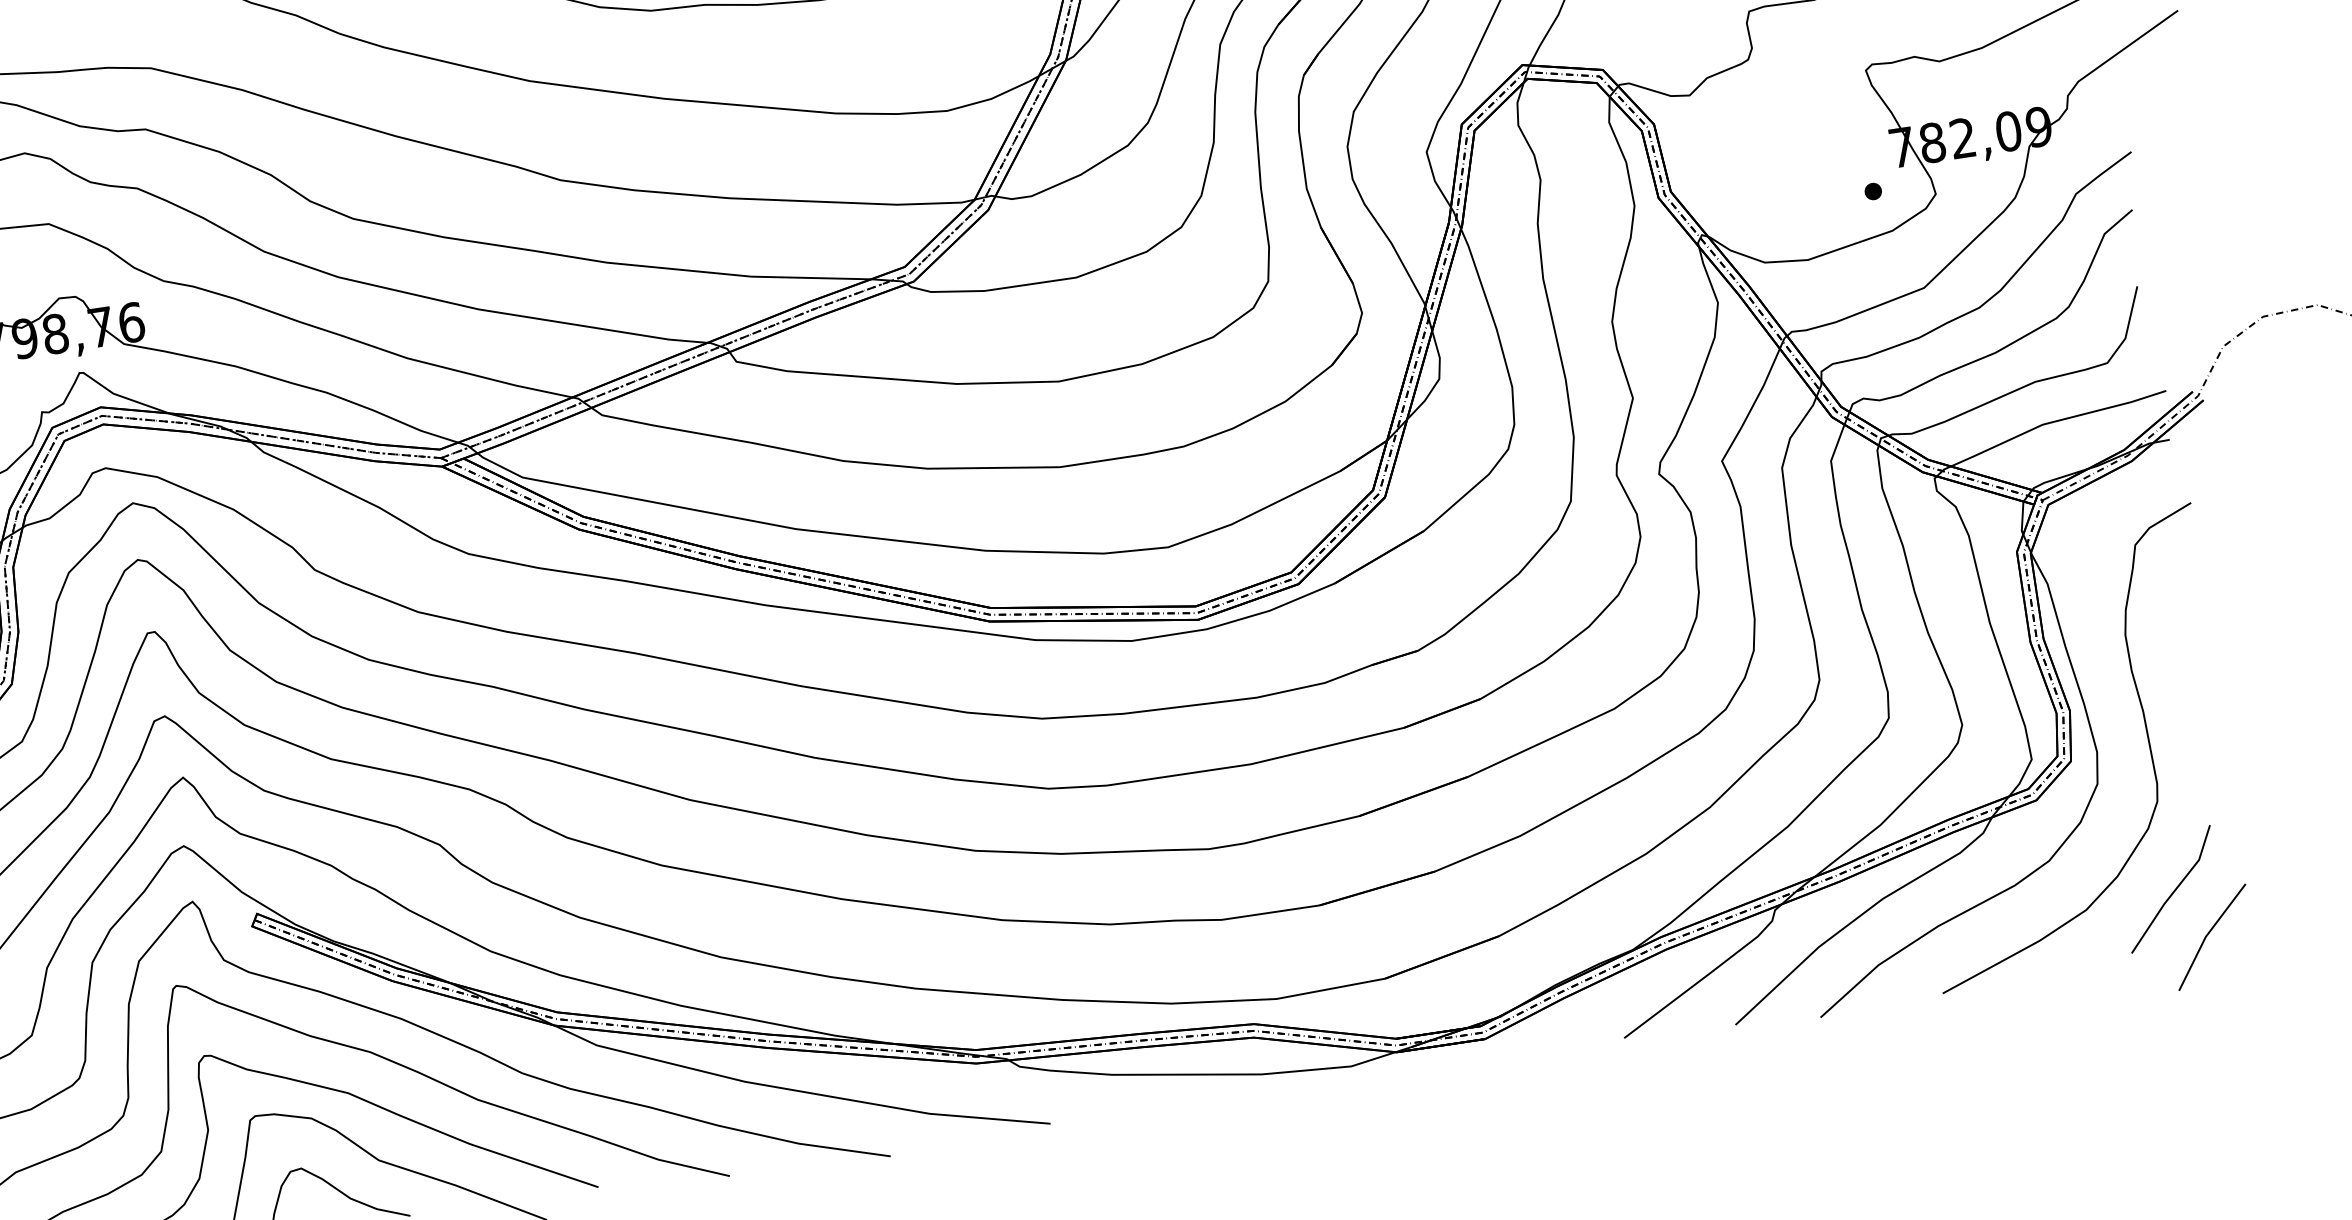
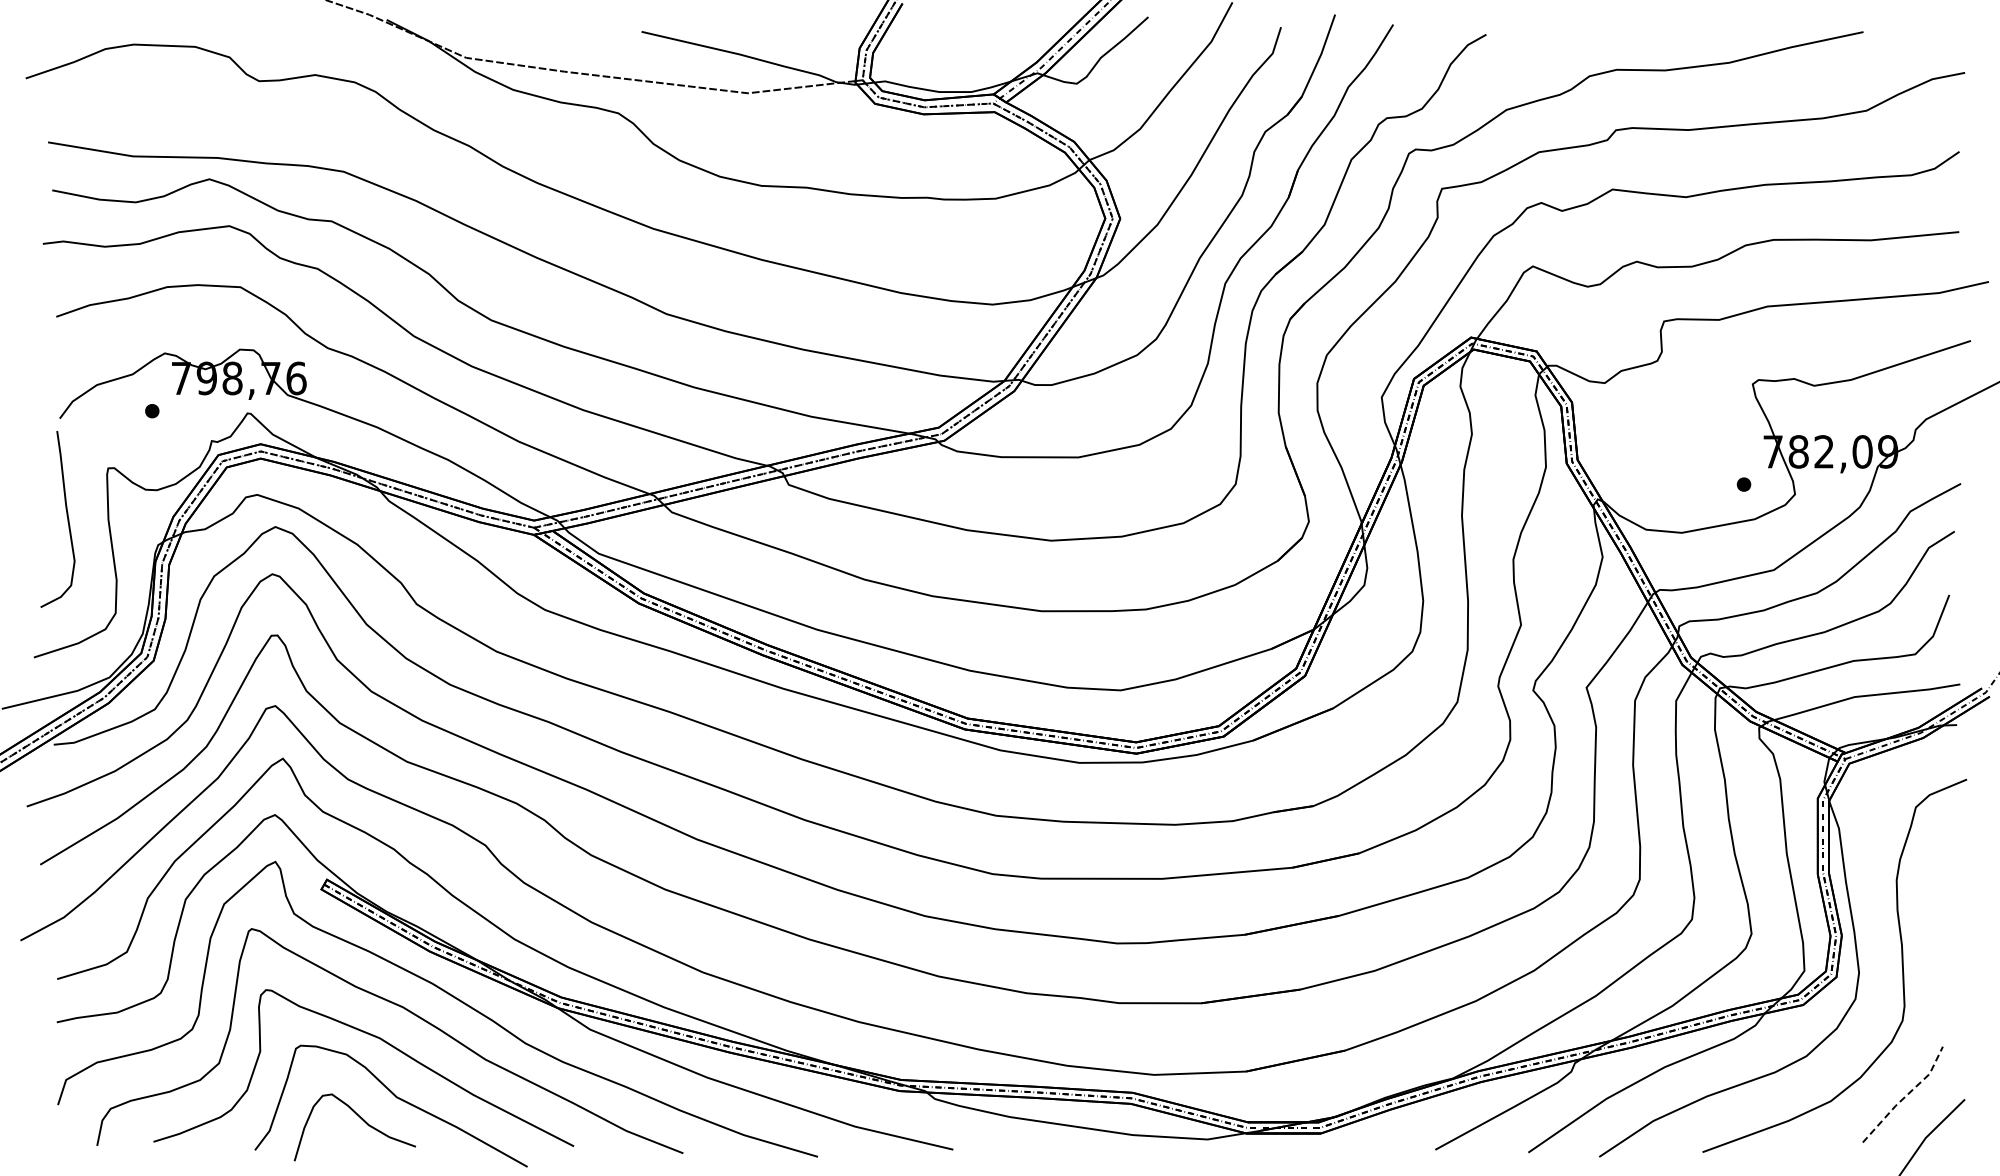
line: (2174, 891) -> (1905, 1096), solid -> dashed

